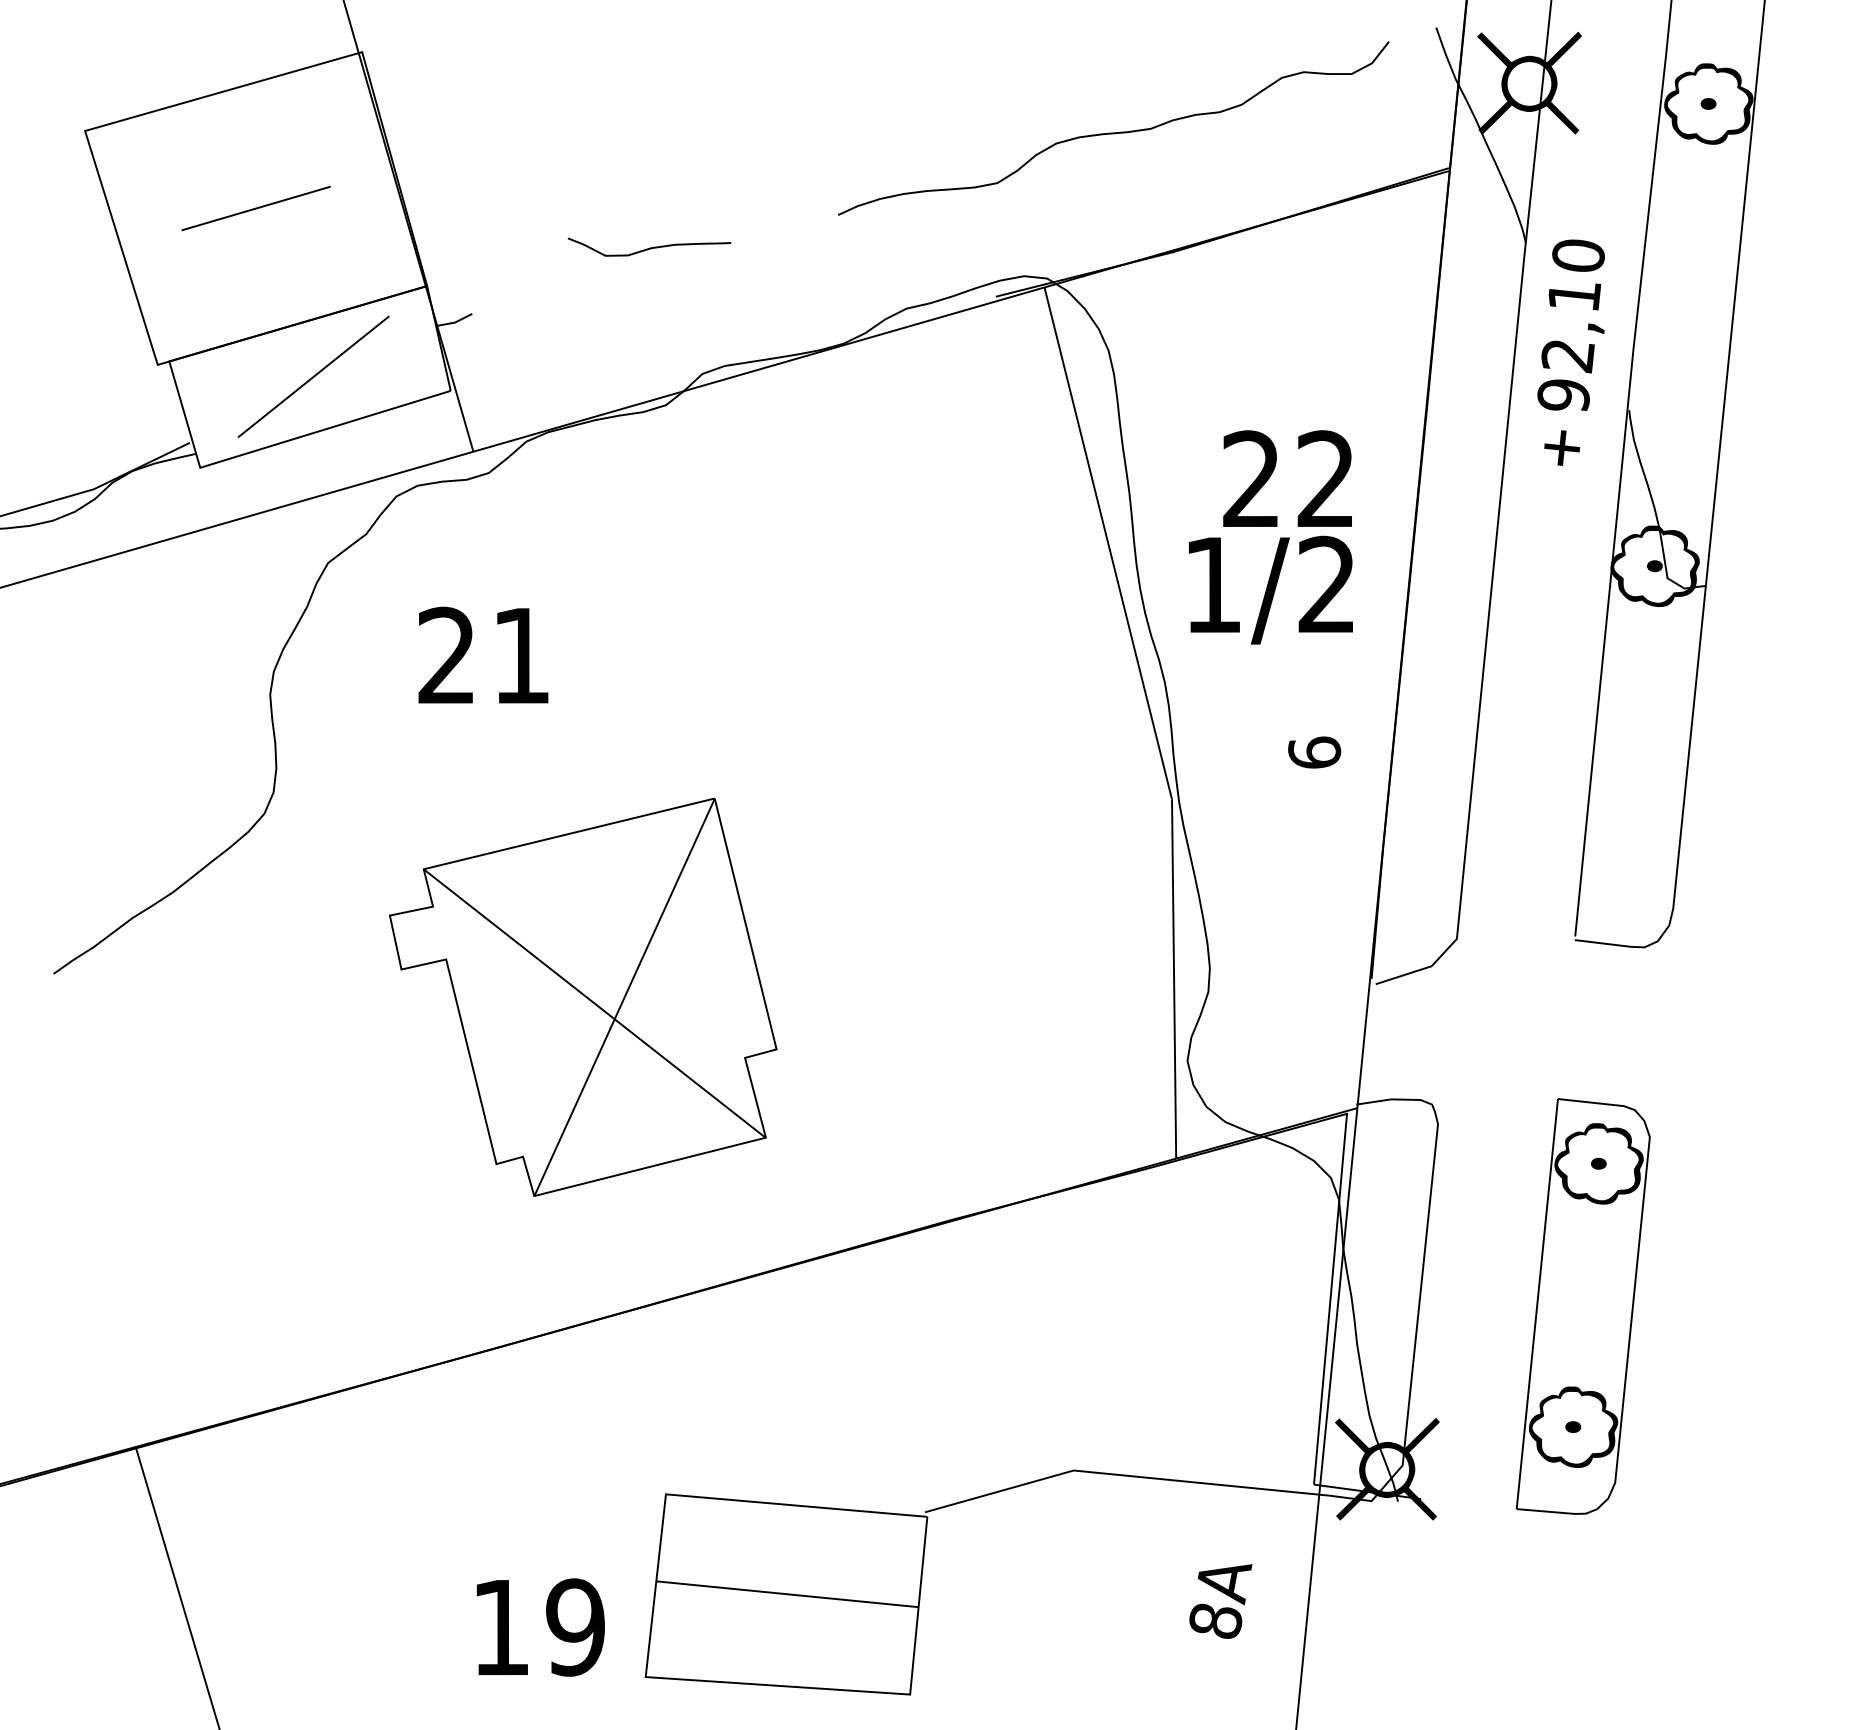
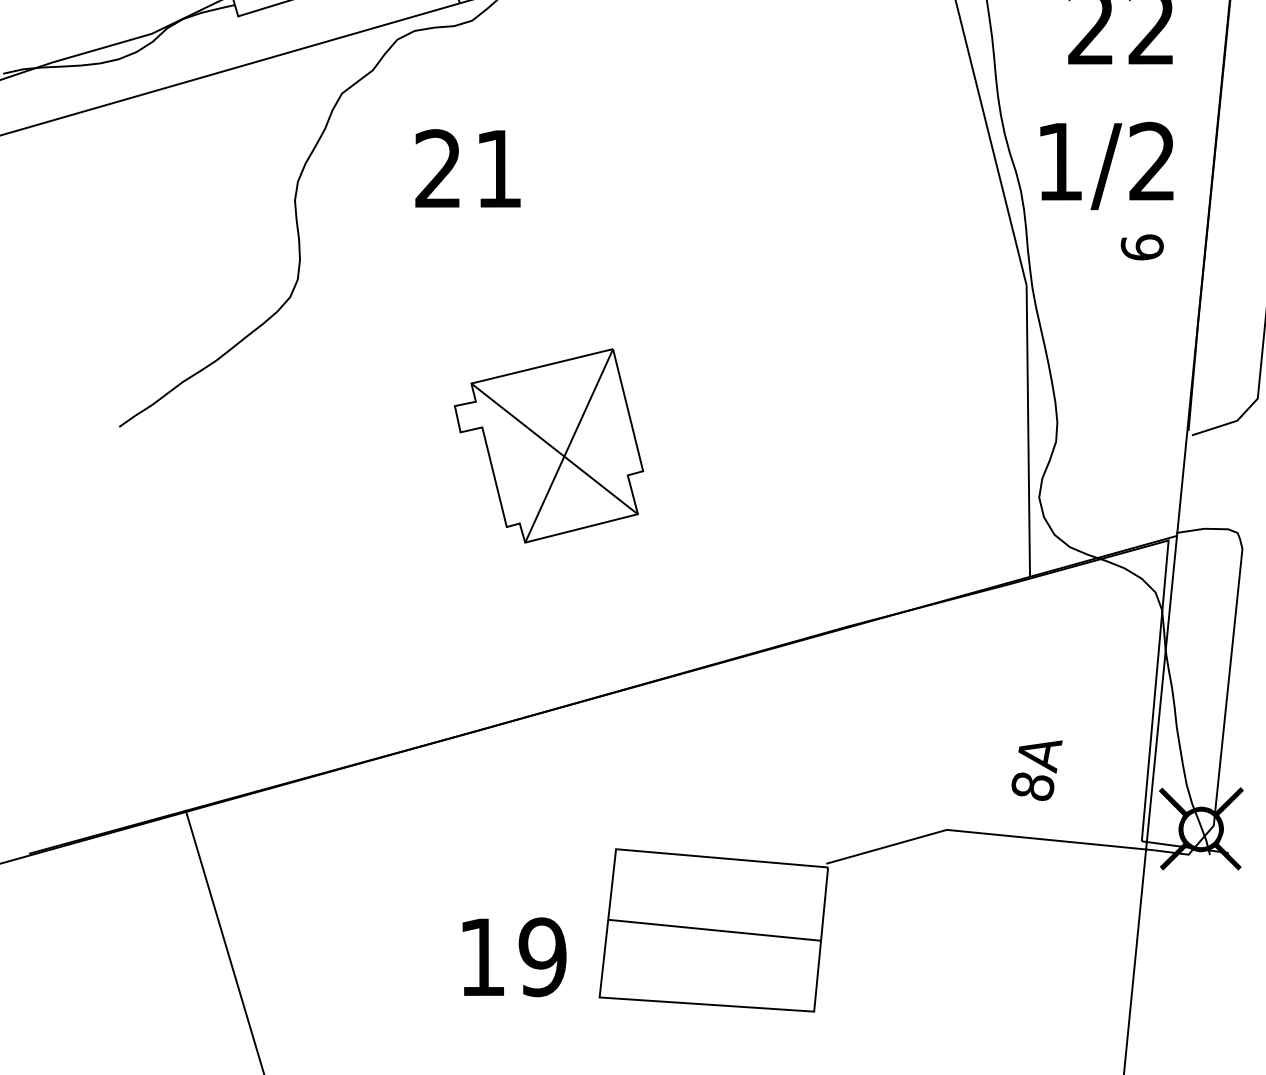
text: (1270, 589) -> (1106, 165), moved
part: (583, 996) -> (549, 445), size x0.6
text: (1220, 1601) -> (1036, 770), moved

